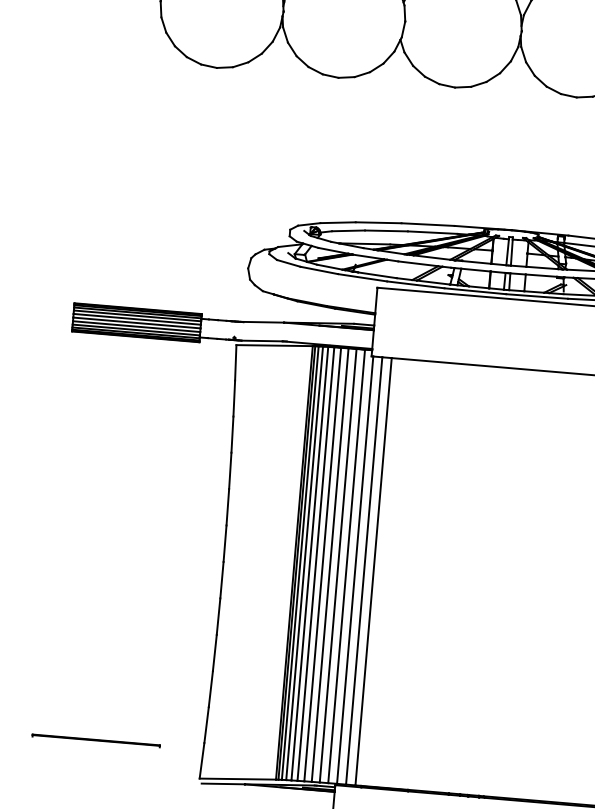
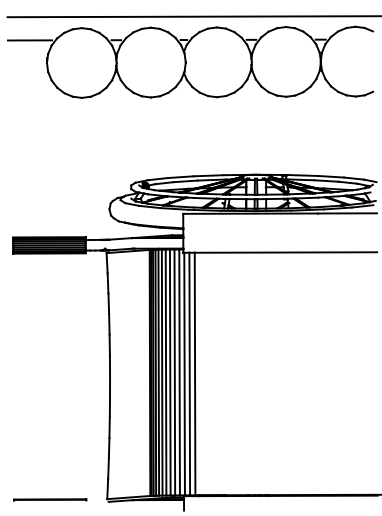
line: (96, 740) -> (50, 499), moved

